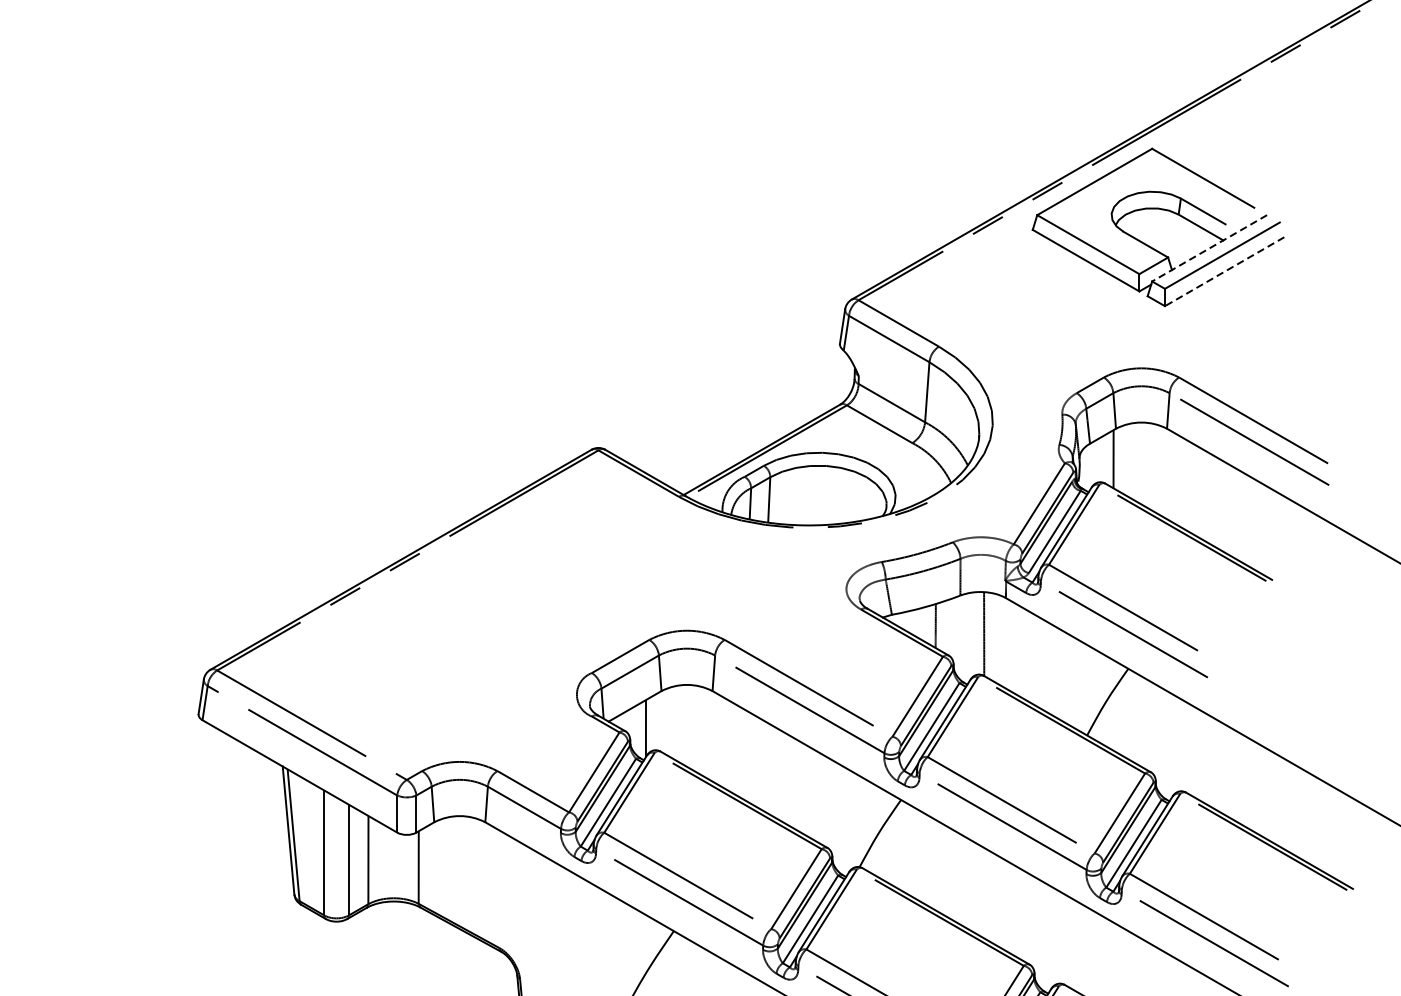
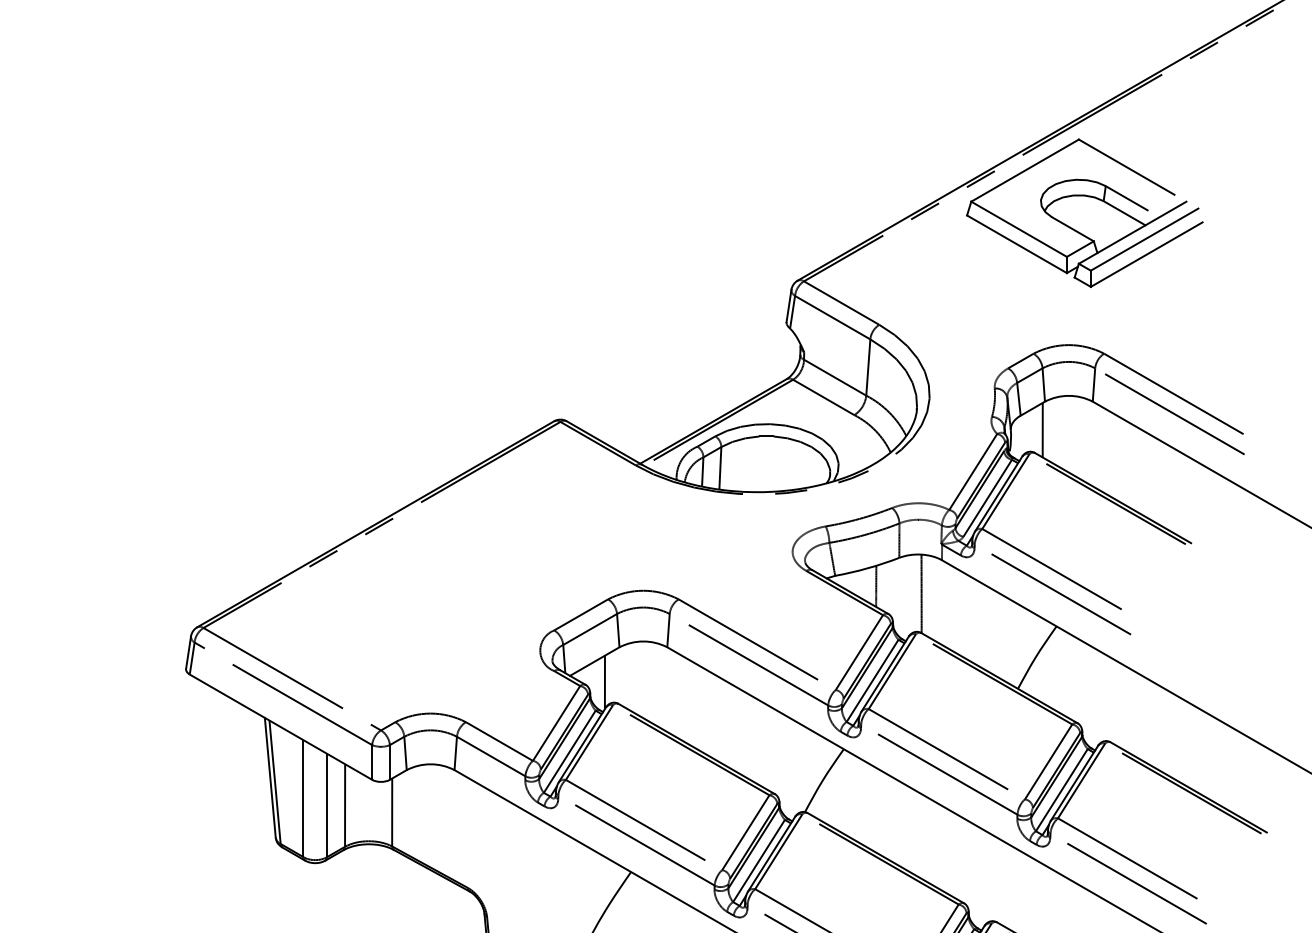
line: (1209, 248) -> (1132, 232), dashed -> solid
line: (1224, 271) -> (1146, 254), dashed -> solid

